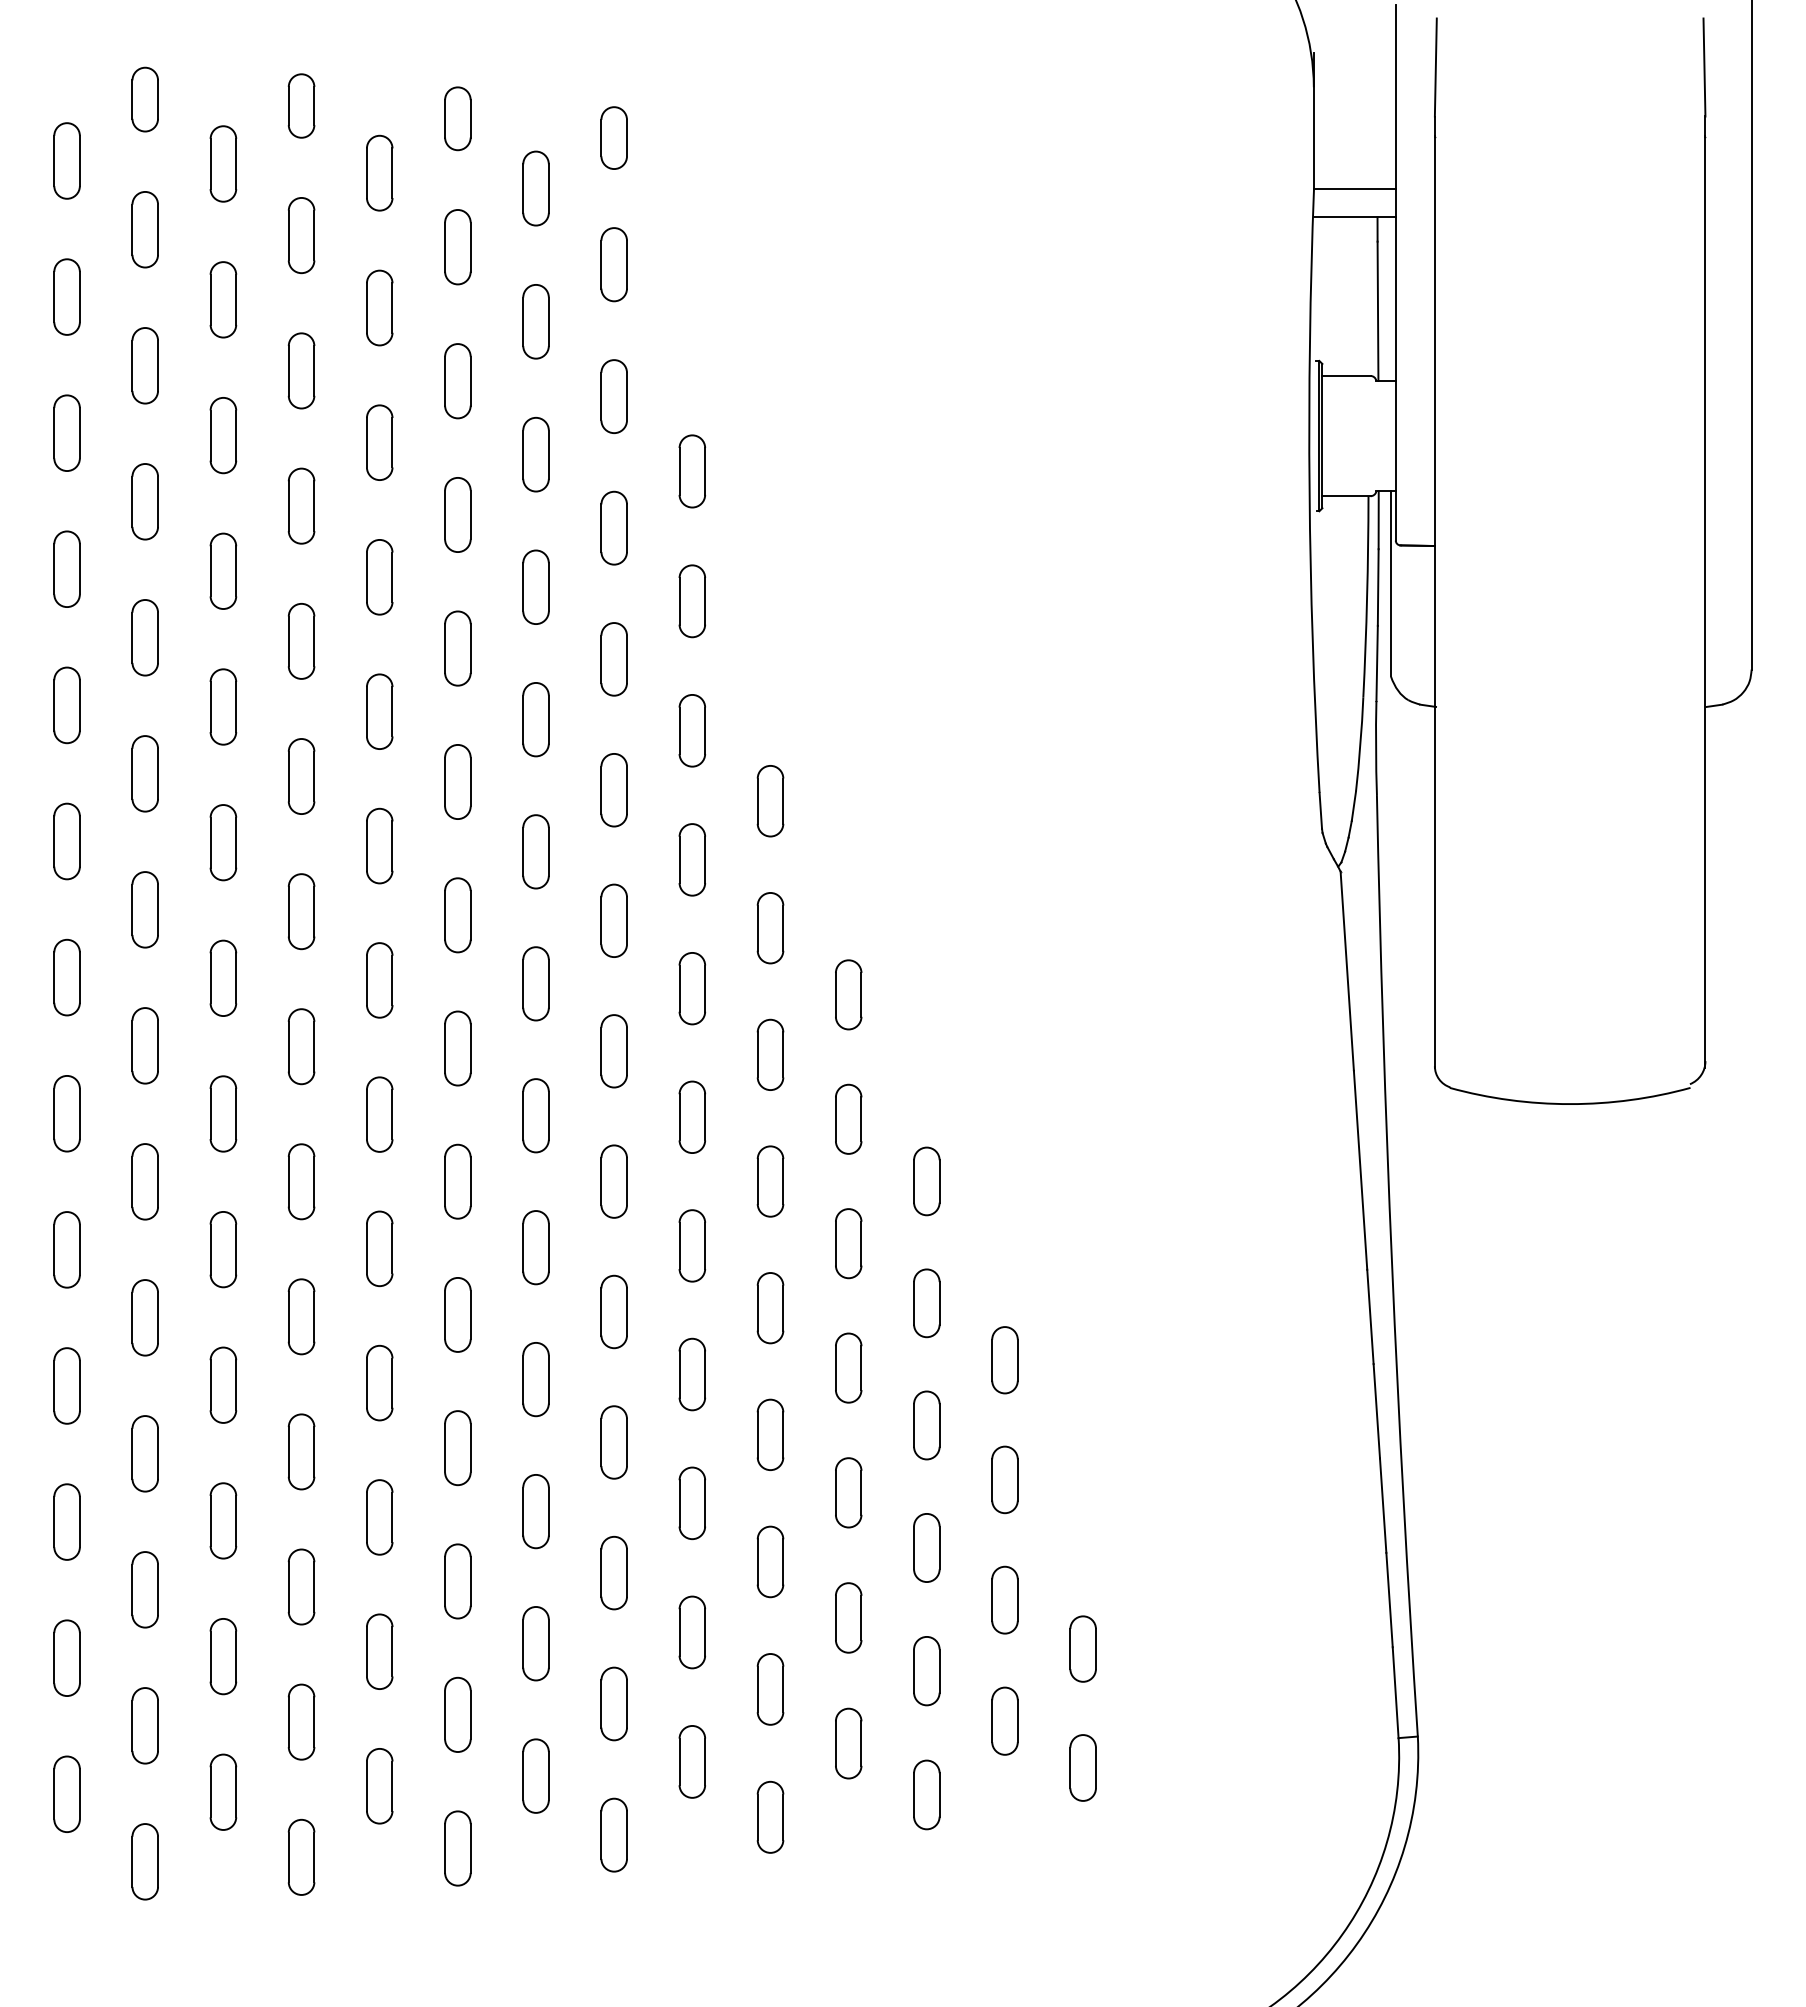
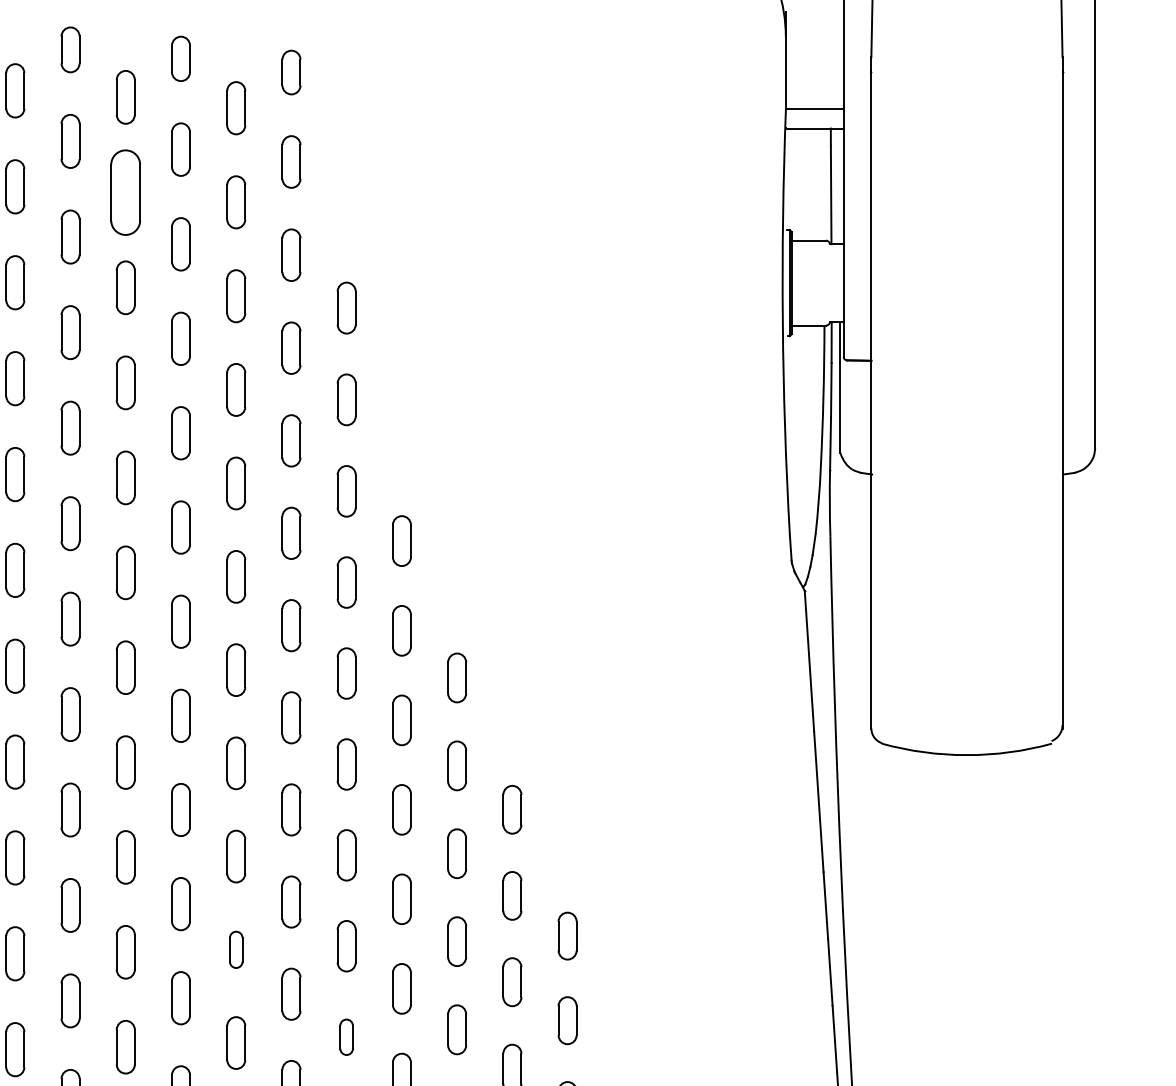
part: (379, 307) -> (125, 192), size x1.6
part: (535, 1379) -> (235, 949), size x0.7
part: (691, 1503) -> (346, 1037), size x0.7

